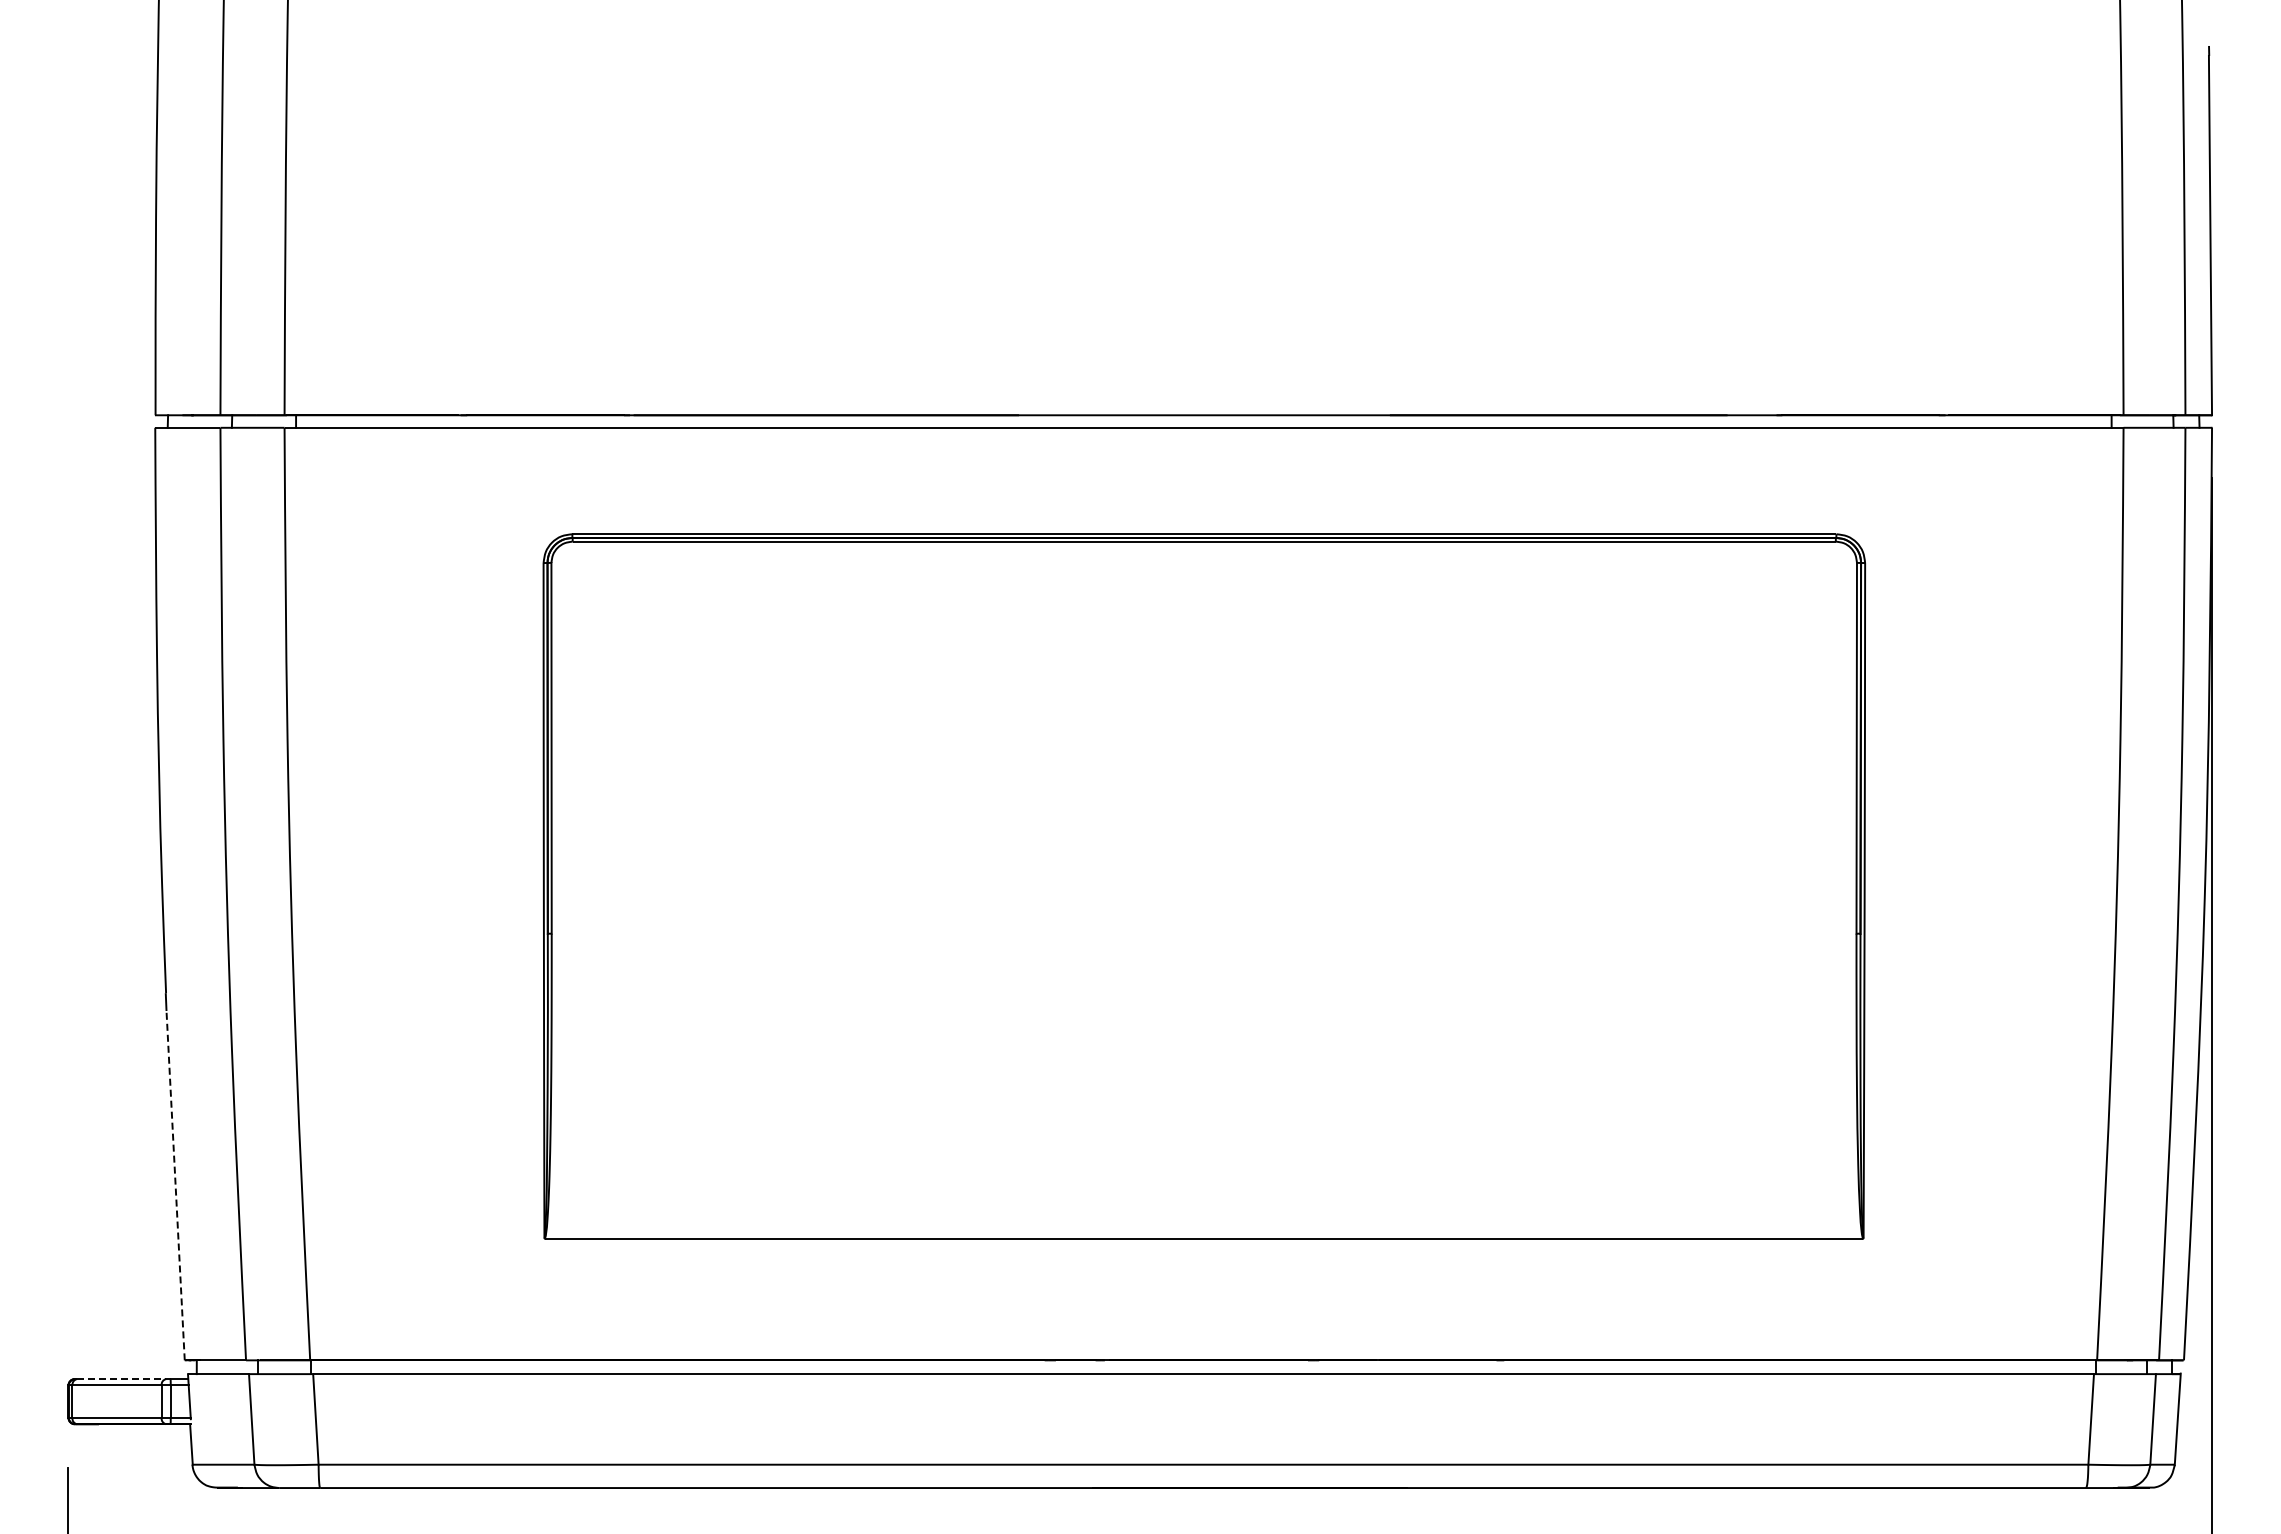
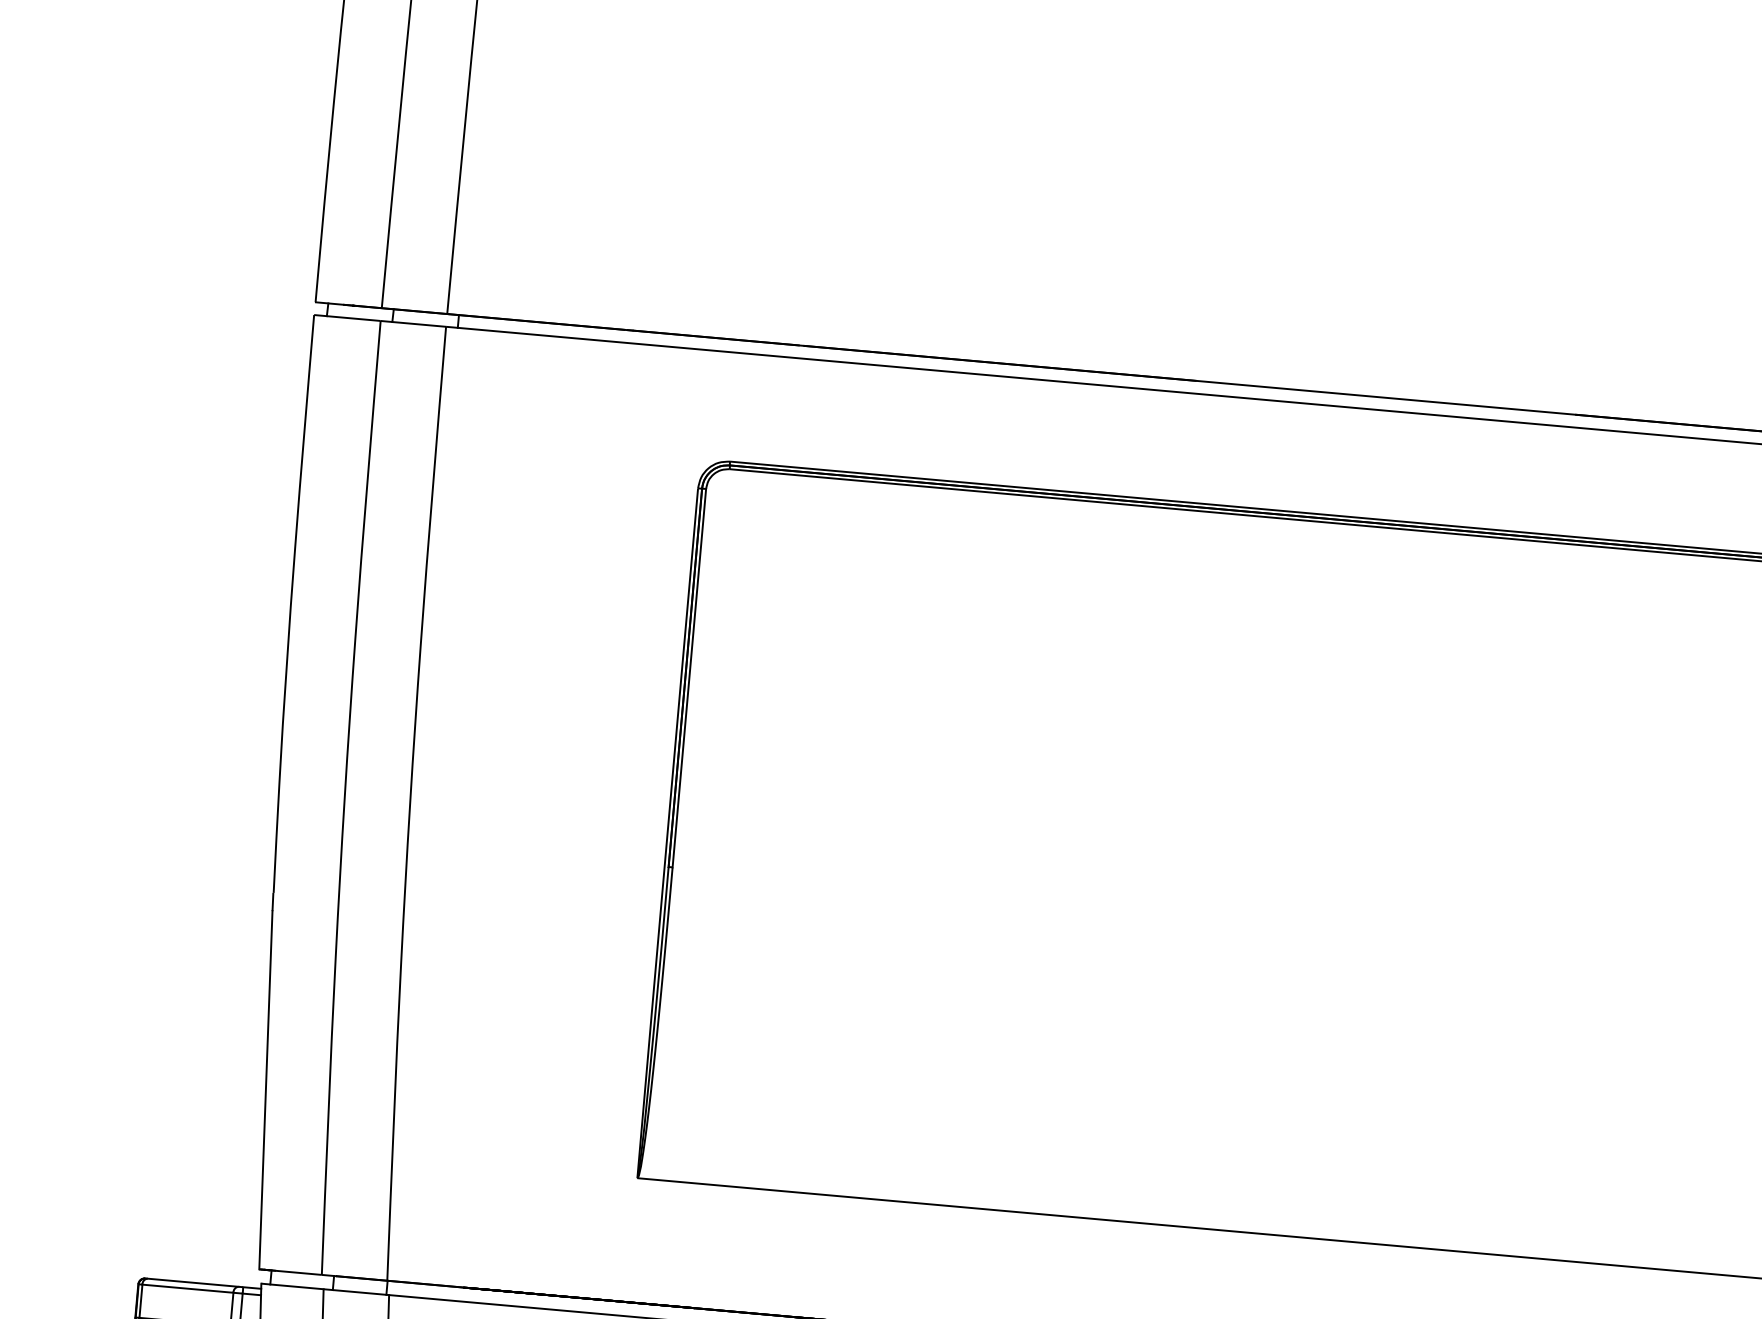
line: (175, 1185) -> (265, 1090), dashed -> solid
line: (121, 1379) -> (193, 1283), dashed -> solid

